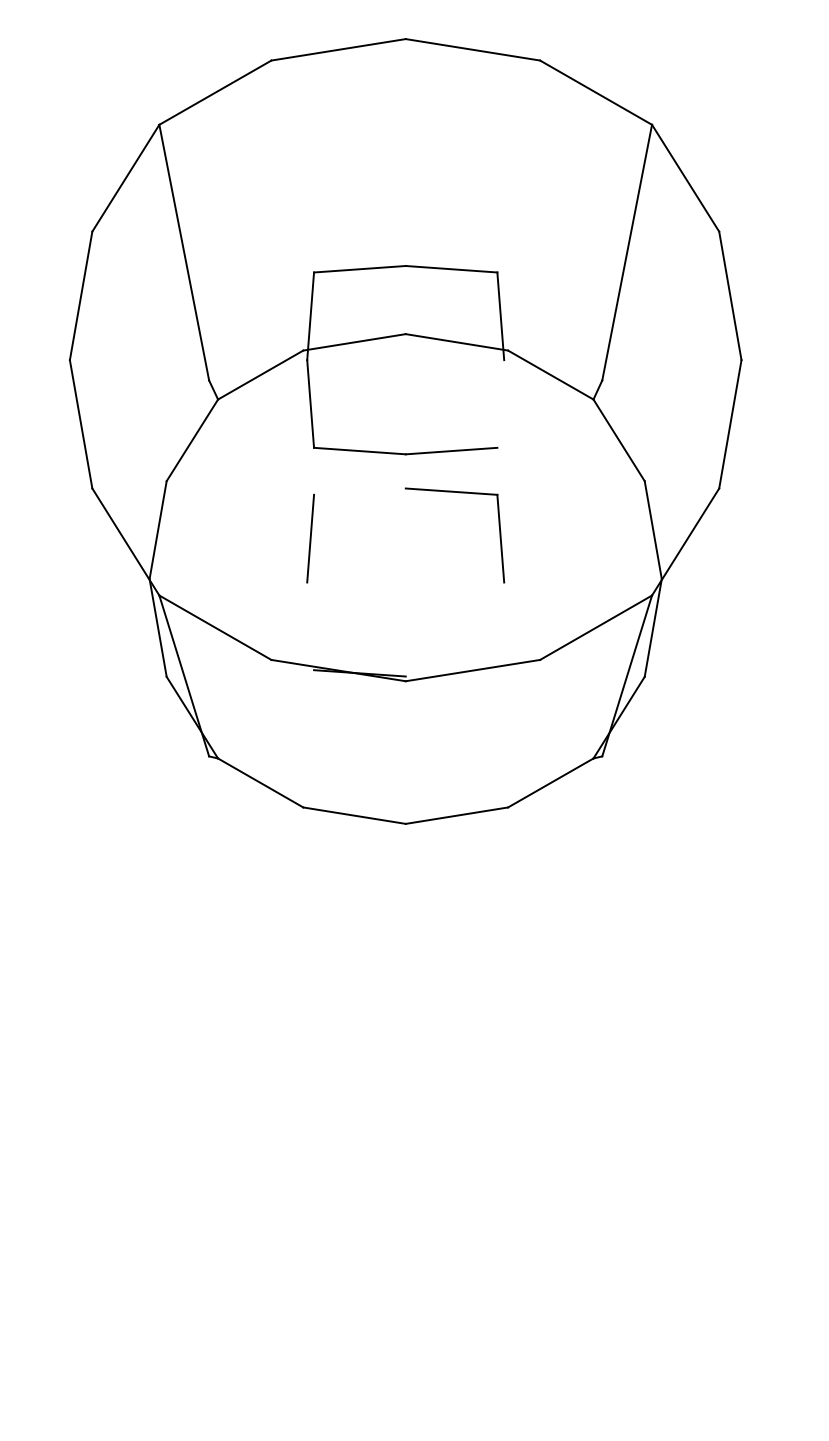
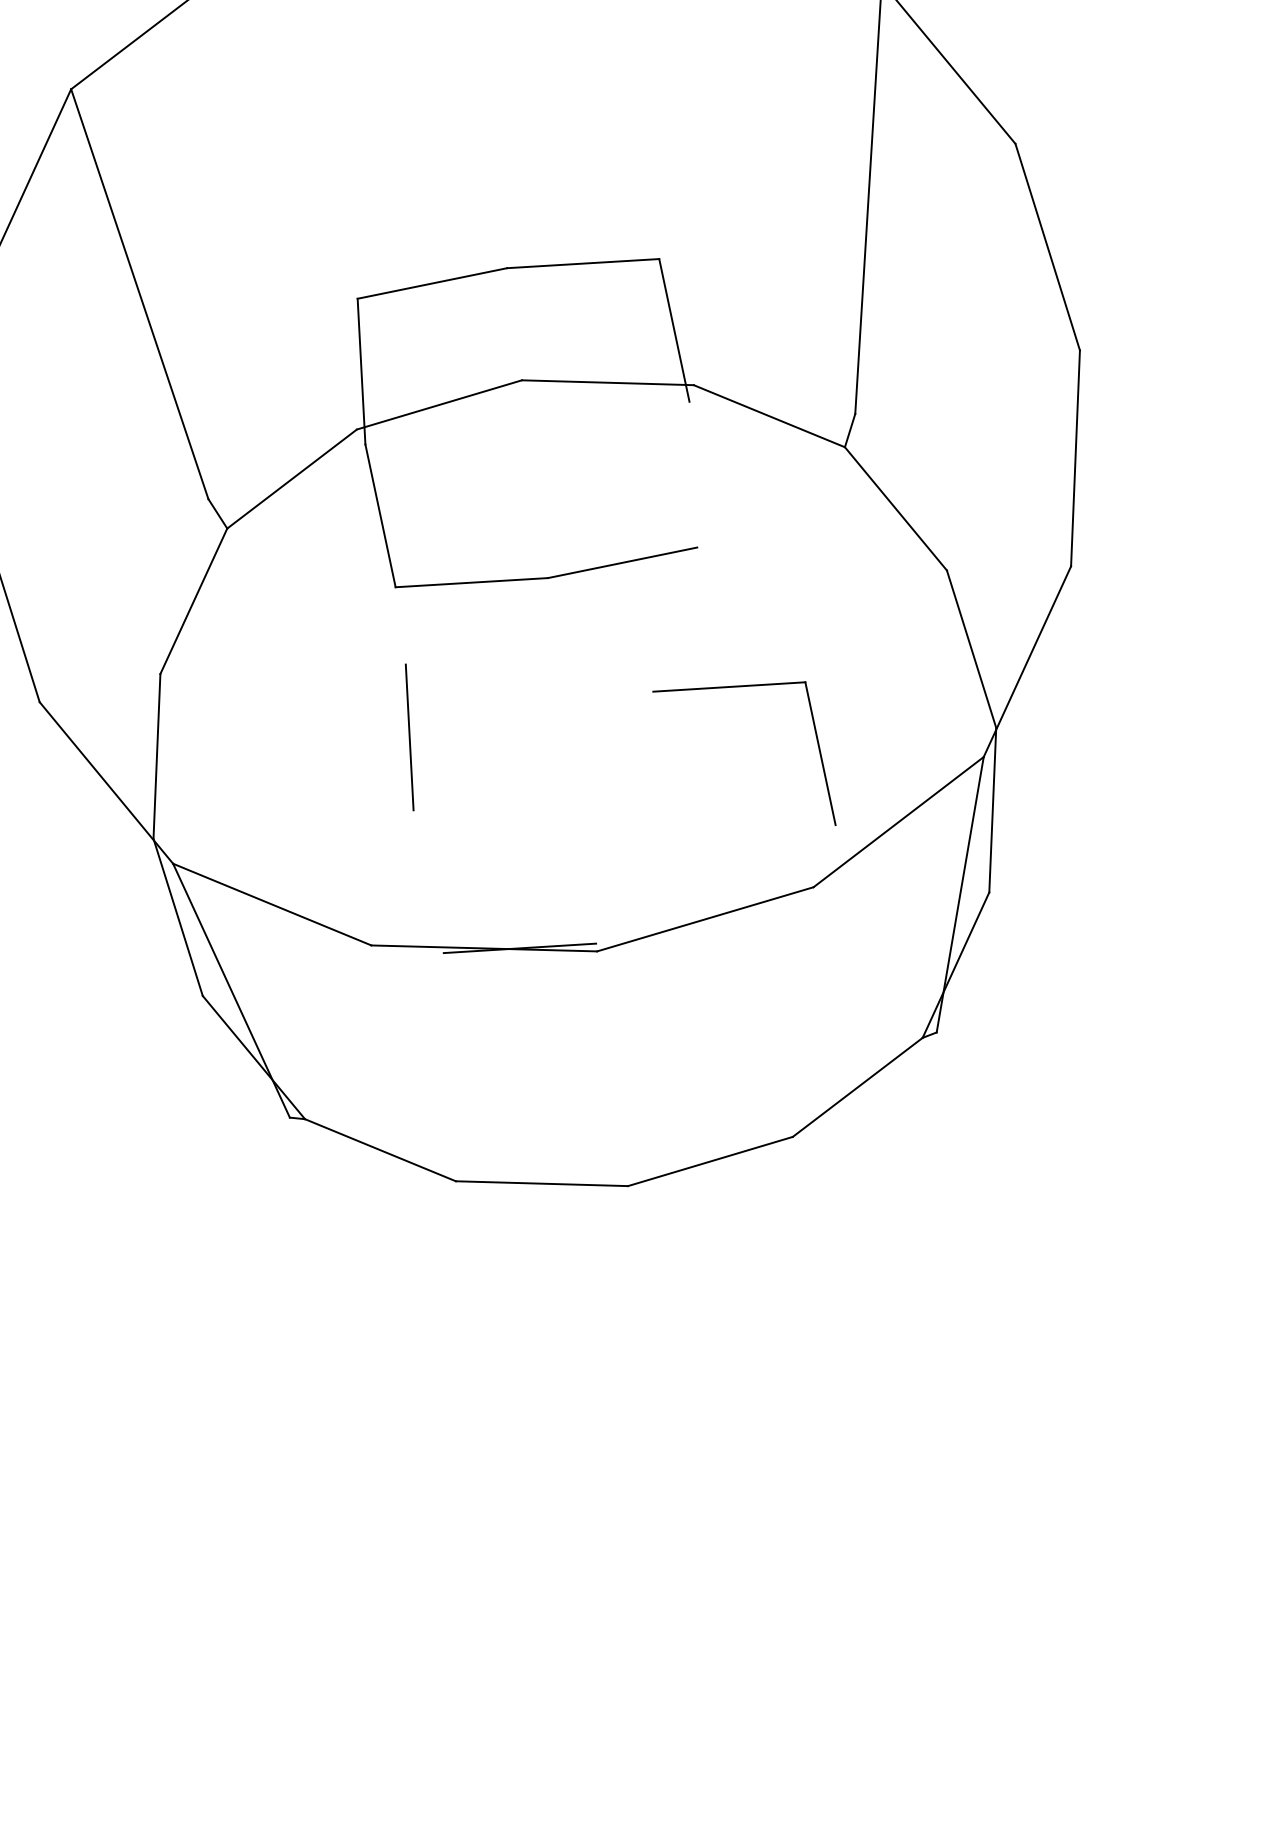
part: (459, 493) -> (742, 688), moved

